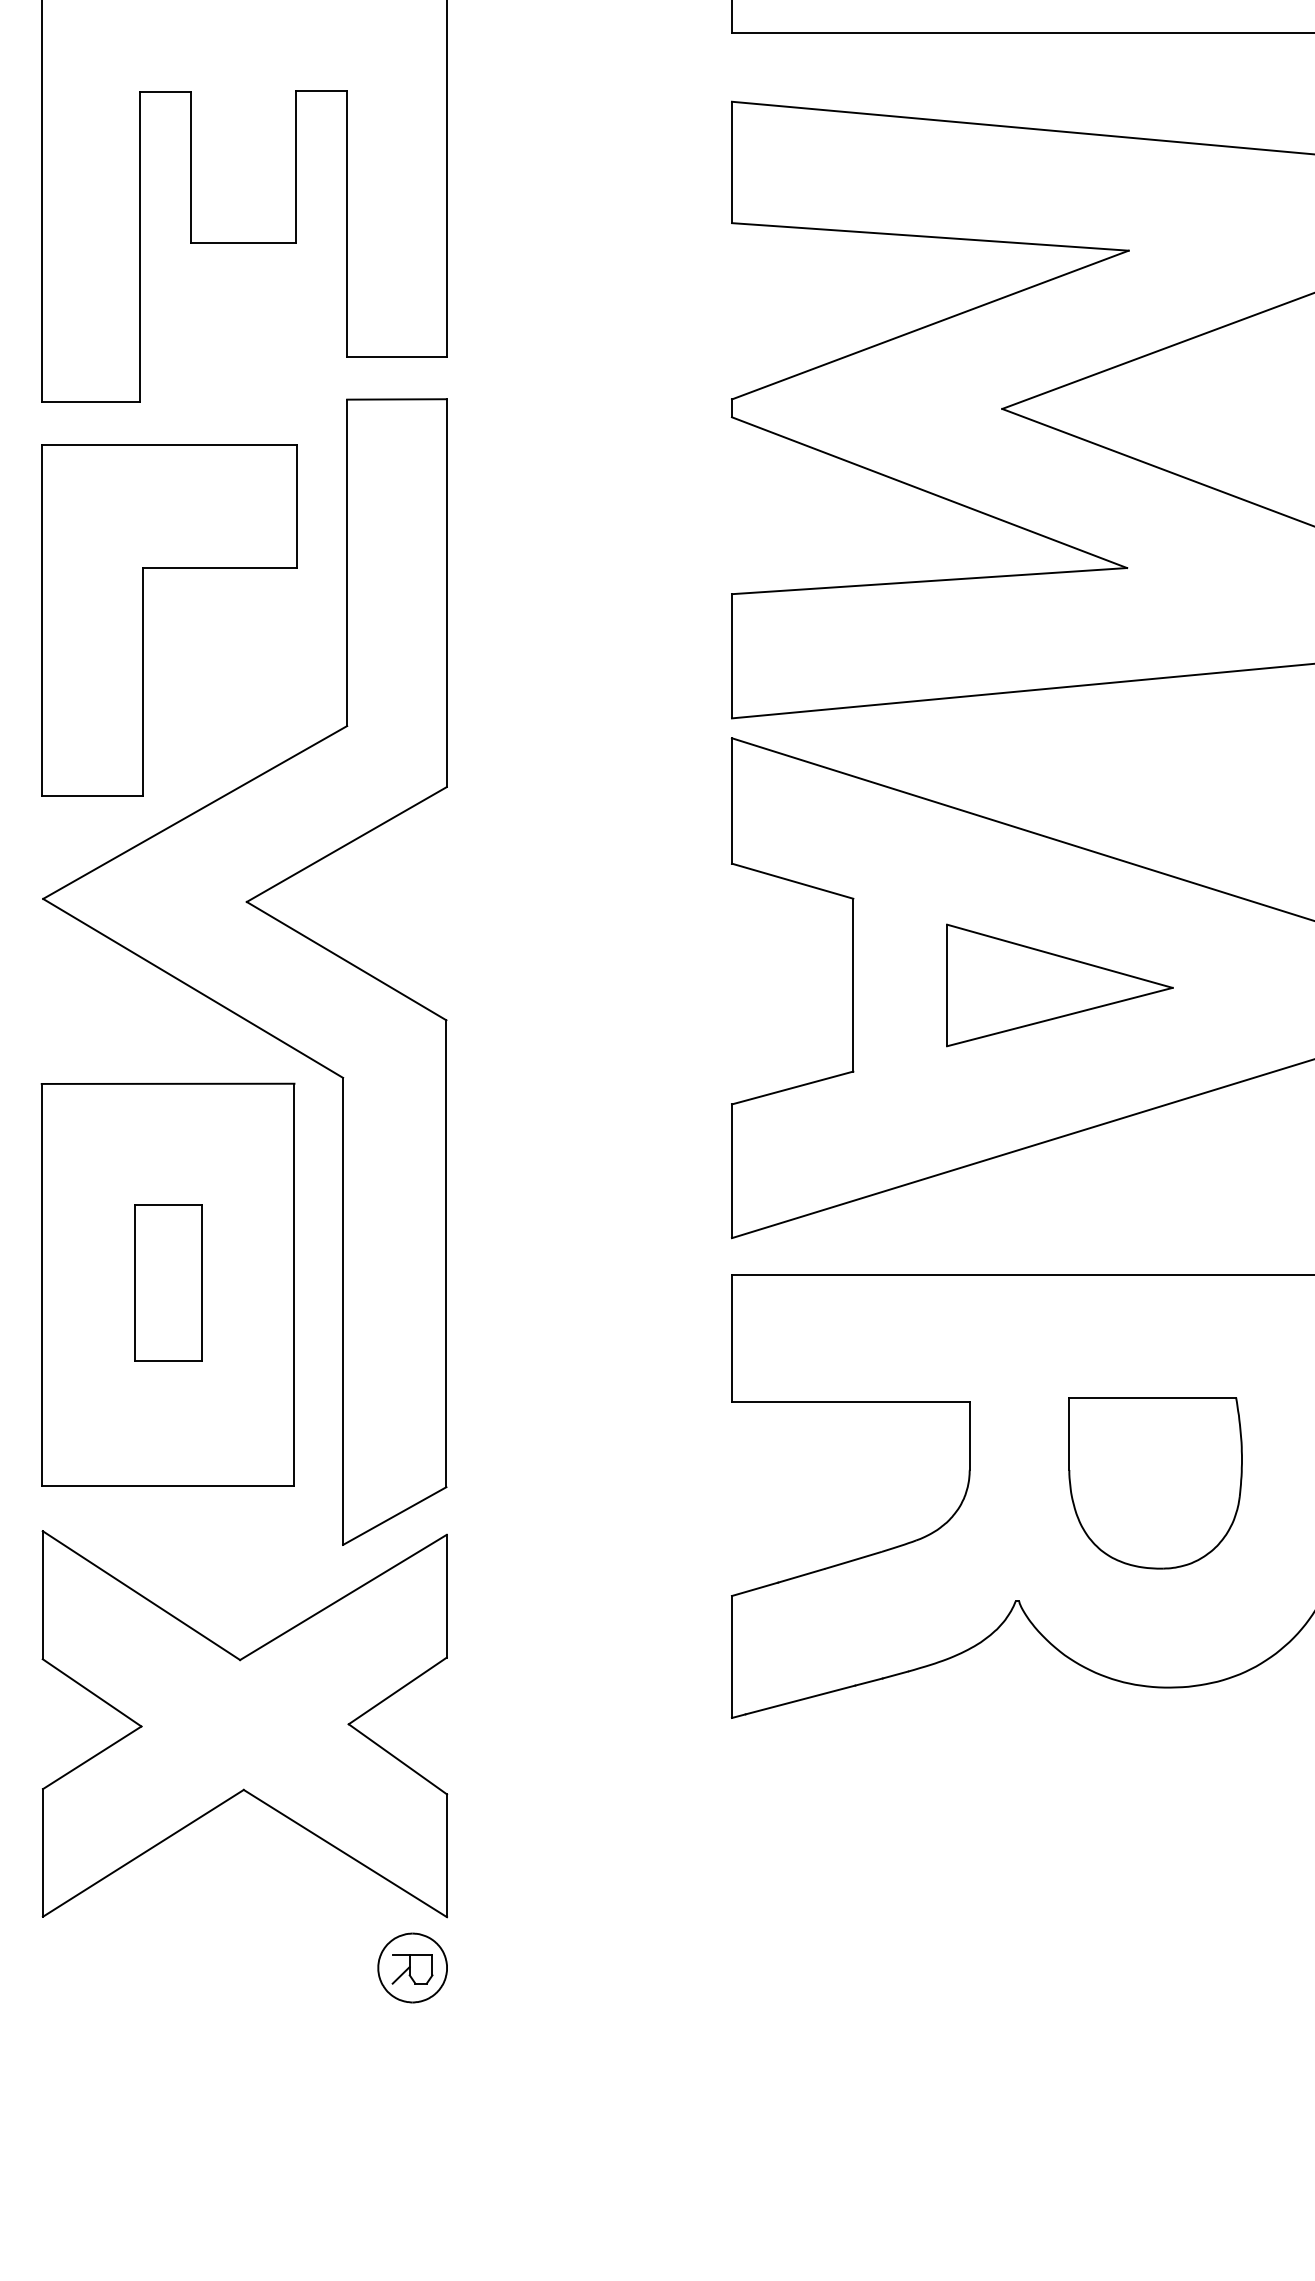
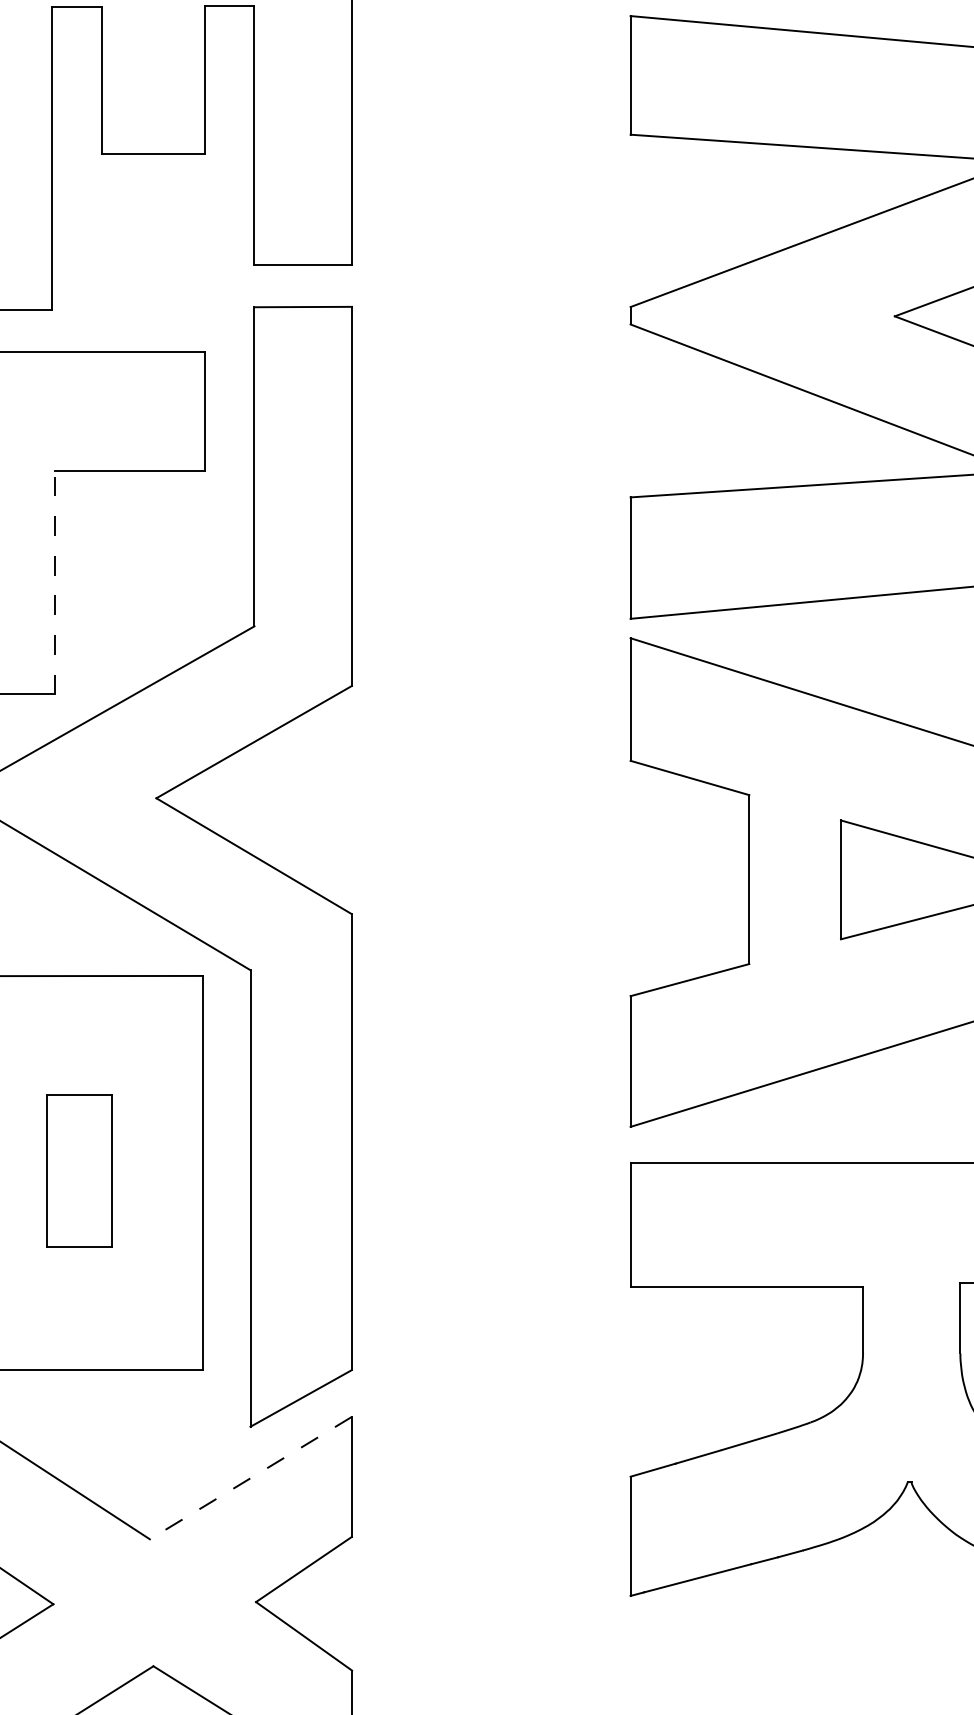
line: (143, 681) -> (55, 582), solid -> dashed
line: (343, 1597) -> (250, 1478), solid -> dashed

